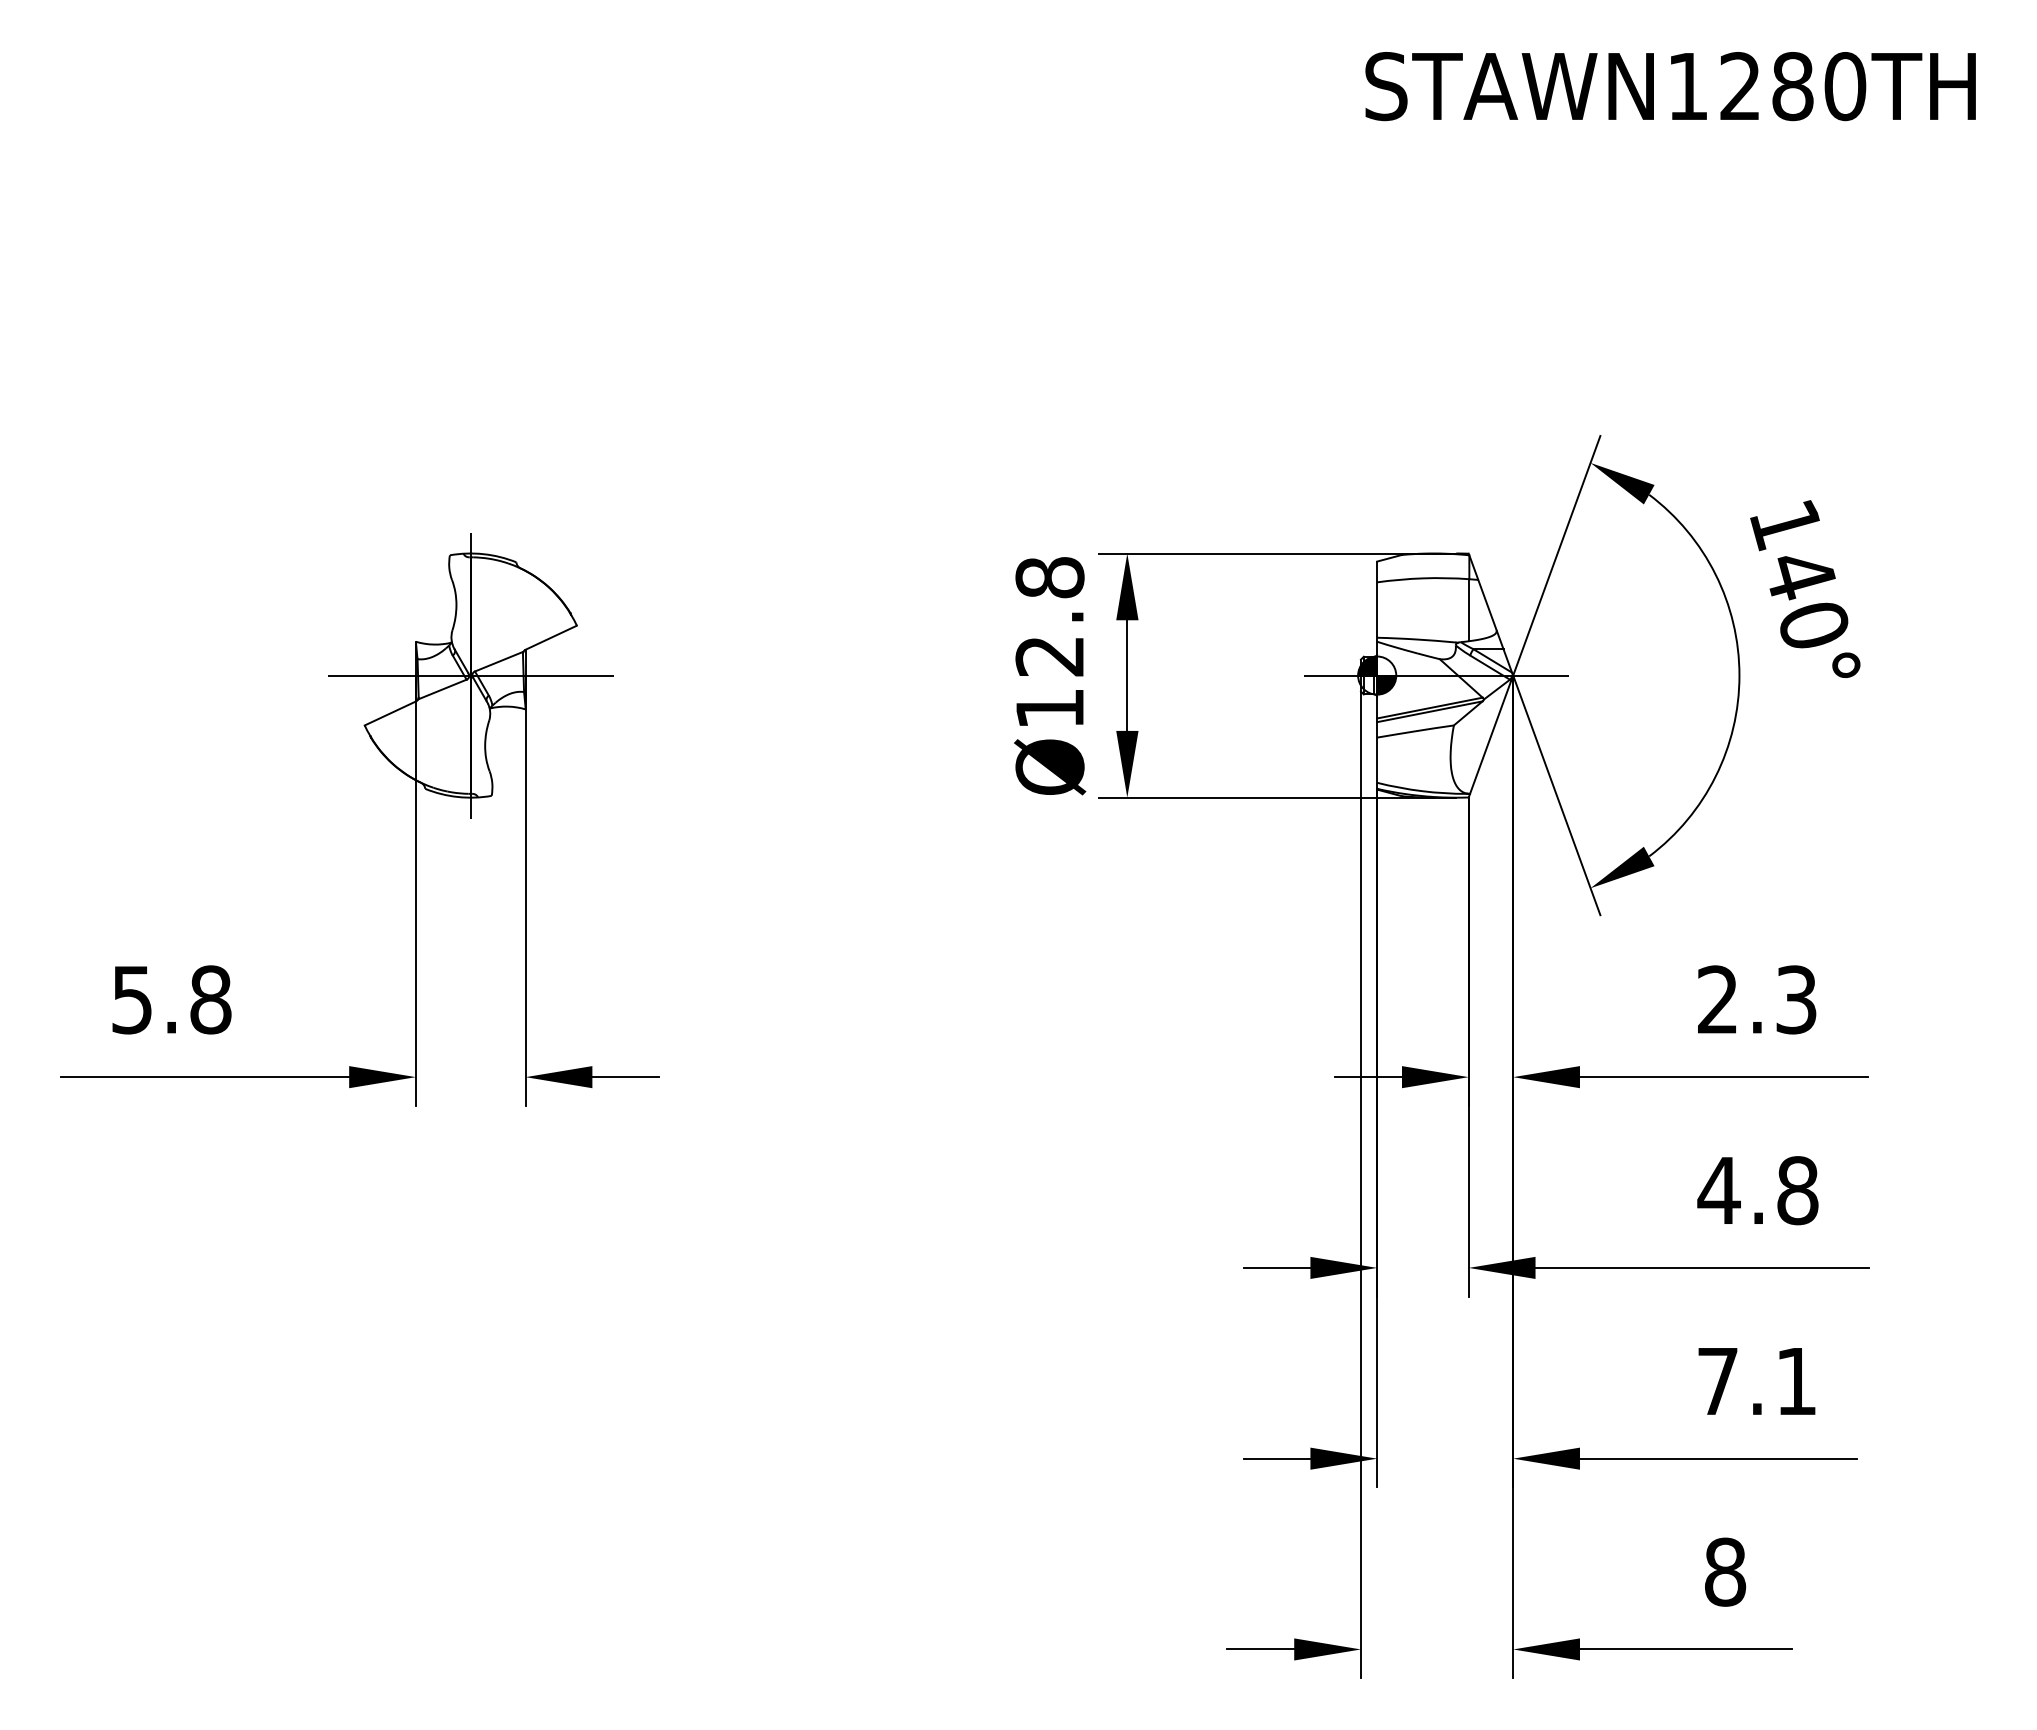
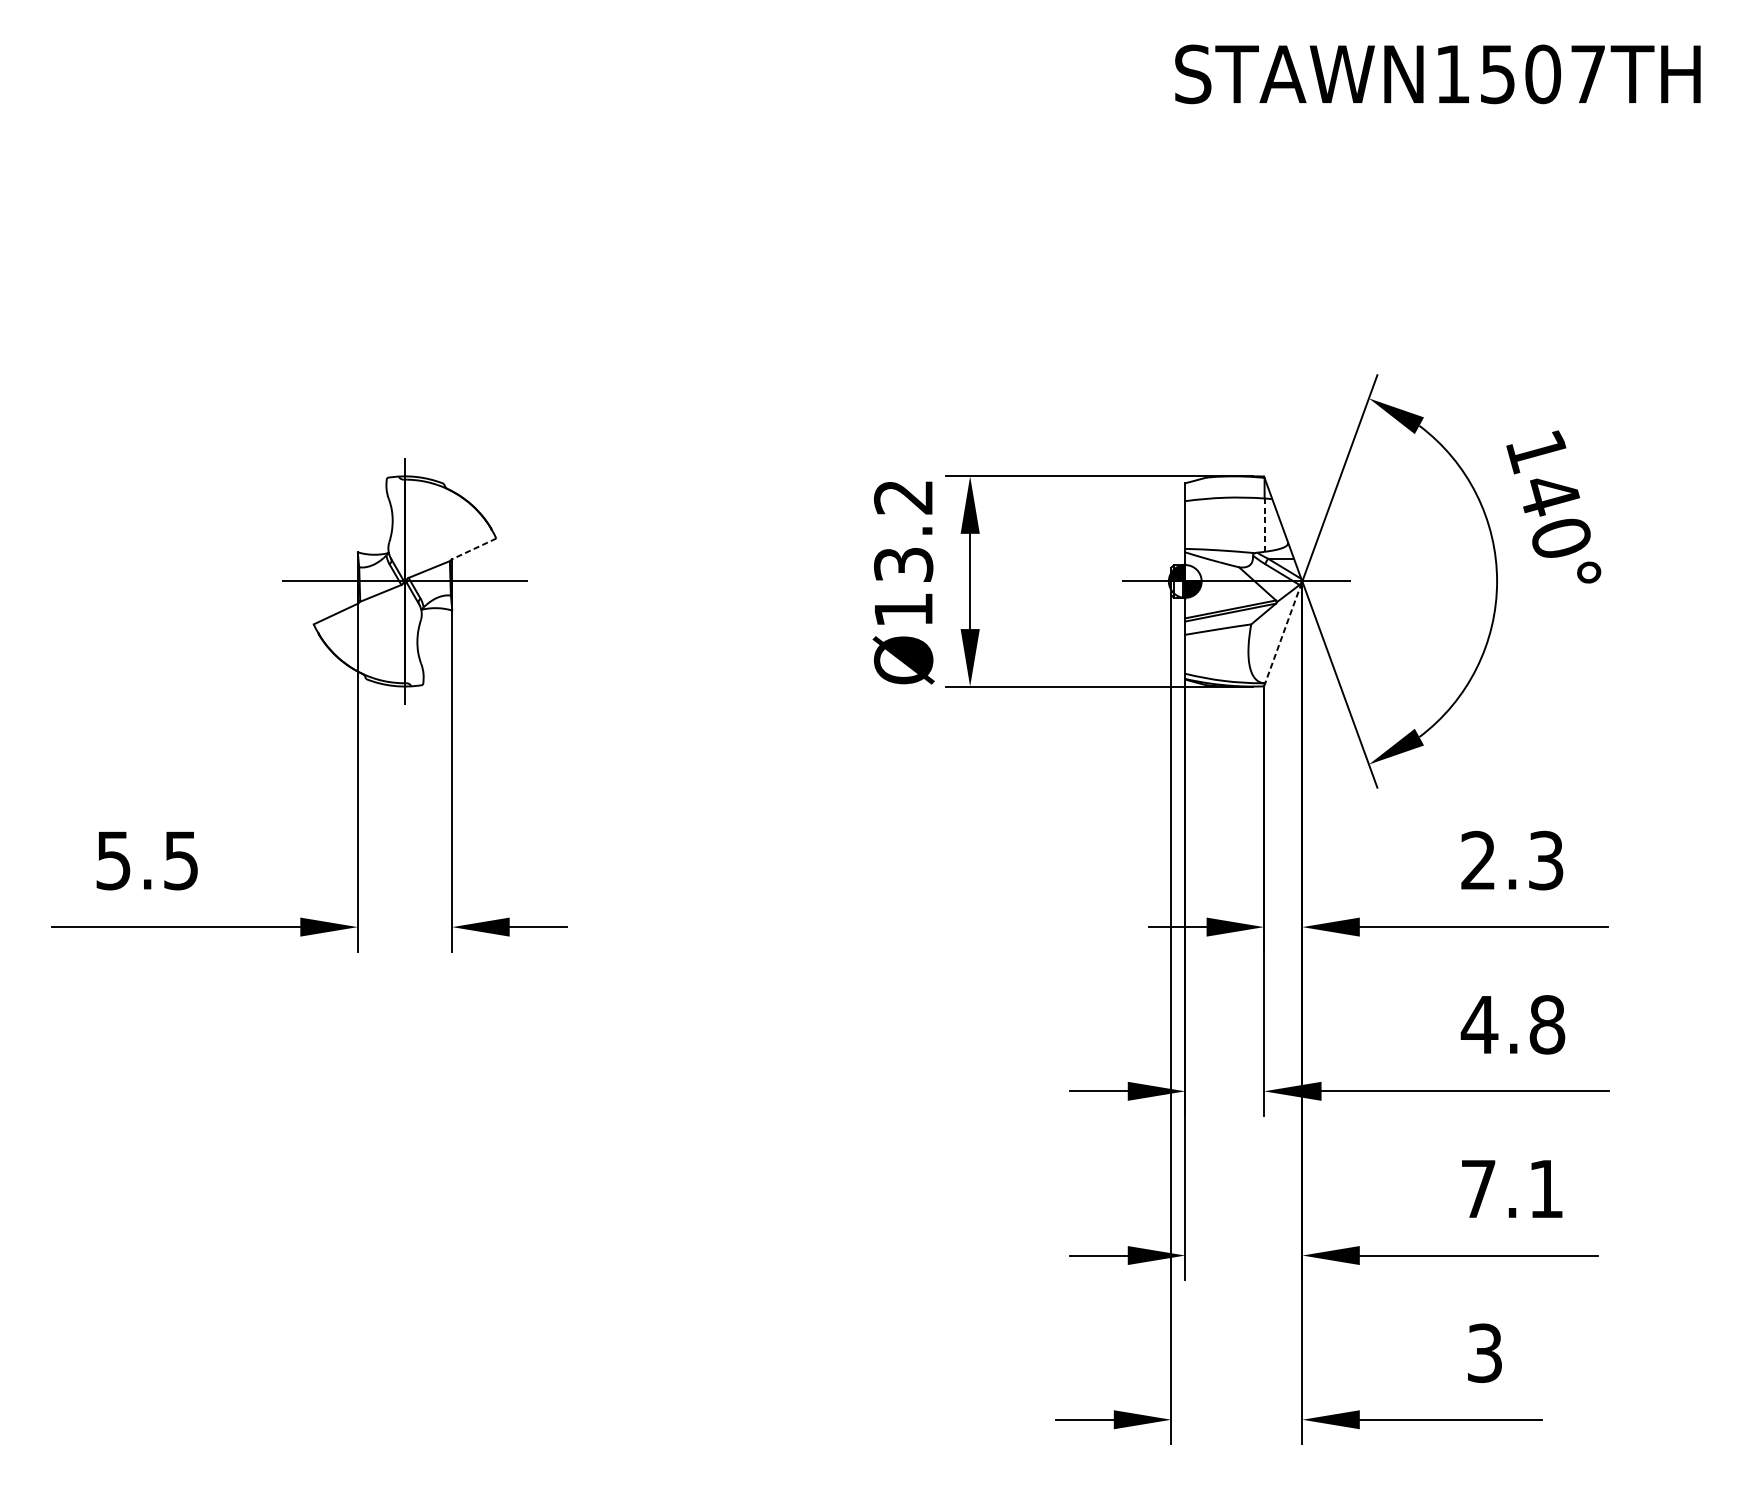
text: (1793, 86) -> (1543, 74), STAWN1280TH -> STAWN1507TH
line: (1469, 610) -> (1264, 525), solid -> dashed
text: (1049, 616) -> (903, 530), Ø12.8 -> Ø13.2
line: (550, 637) -> (473, 548), solid -> dashed
line: (1490, 736) -> (1282, 633), solid -> dashed
text: (210, 999) -> (180, 860), 5.8 -> 5.5
text: (1725, 1571) -> (1485, 1352), 8 -> 3

